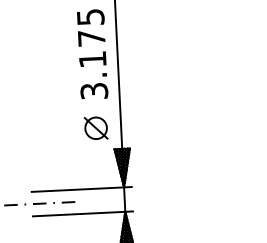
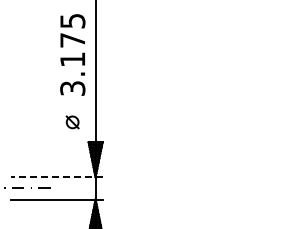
part: (95, 128) -> (72, 122), size x0.6
line: (82, 189) -> (57, 177), solid -> dashed

